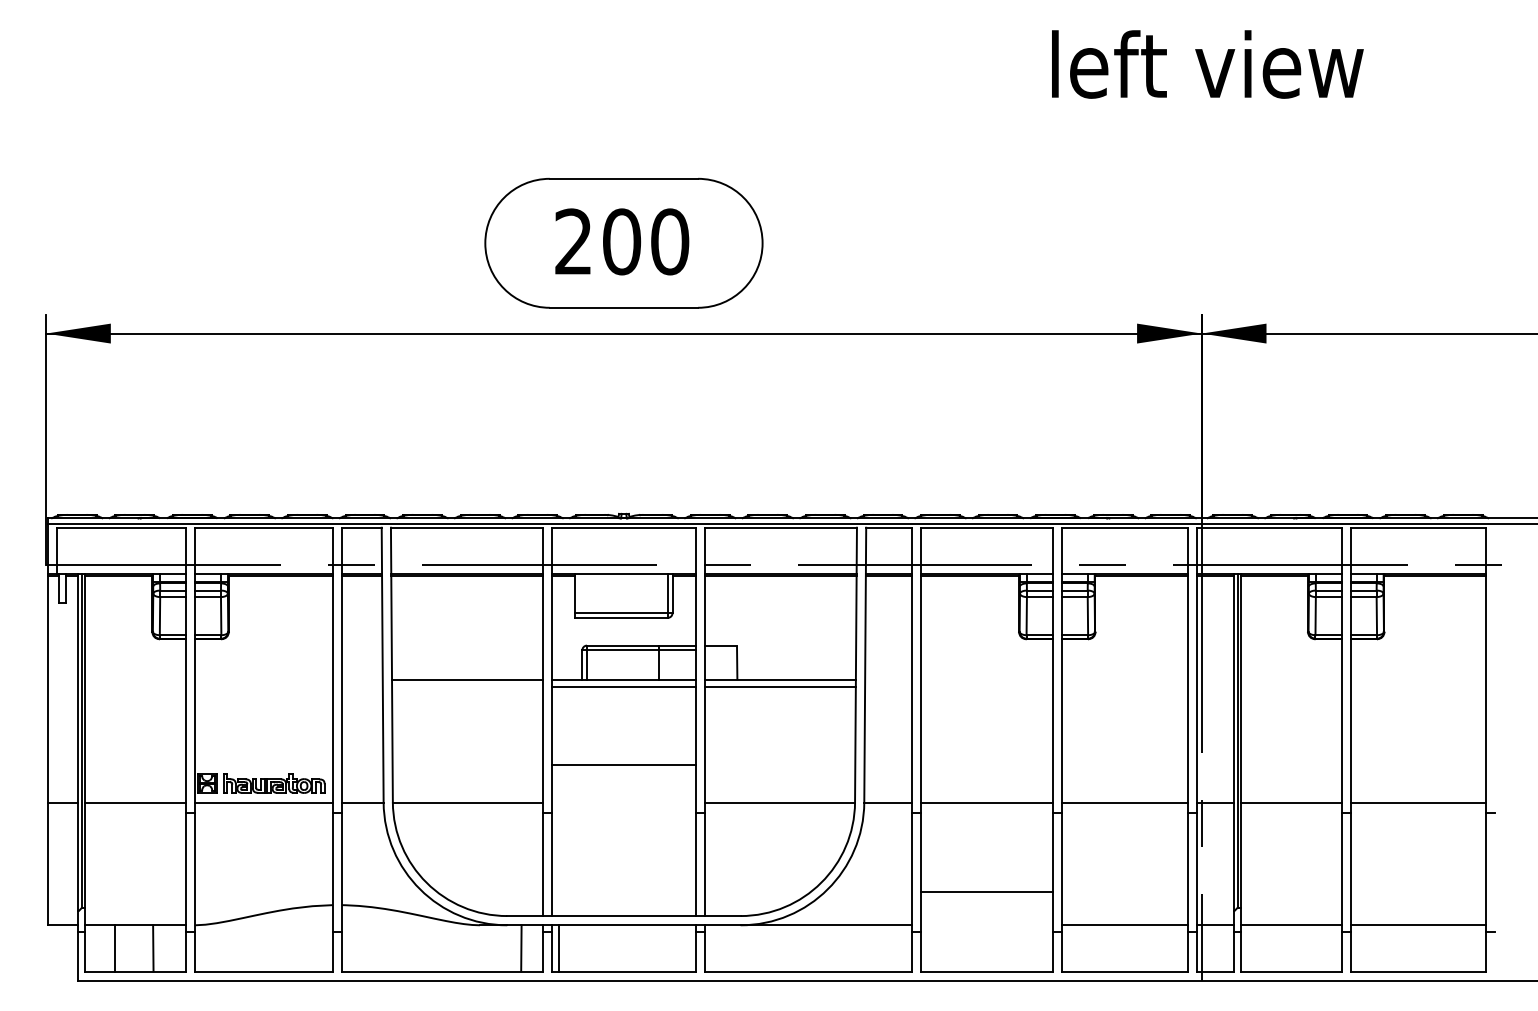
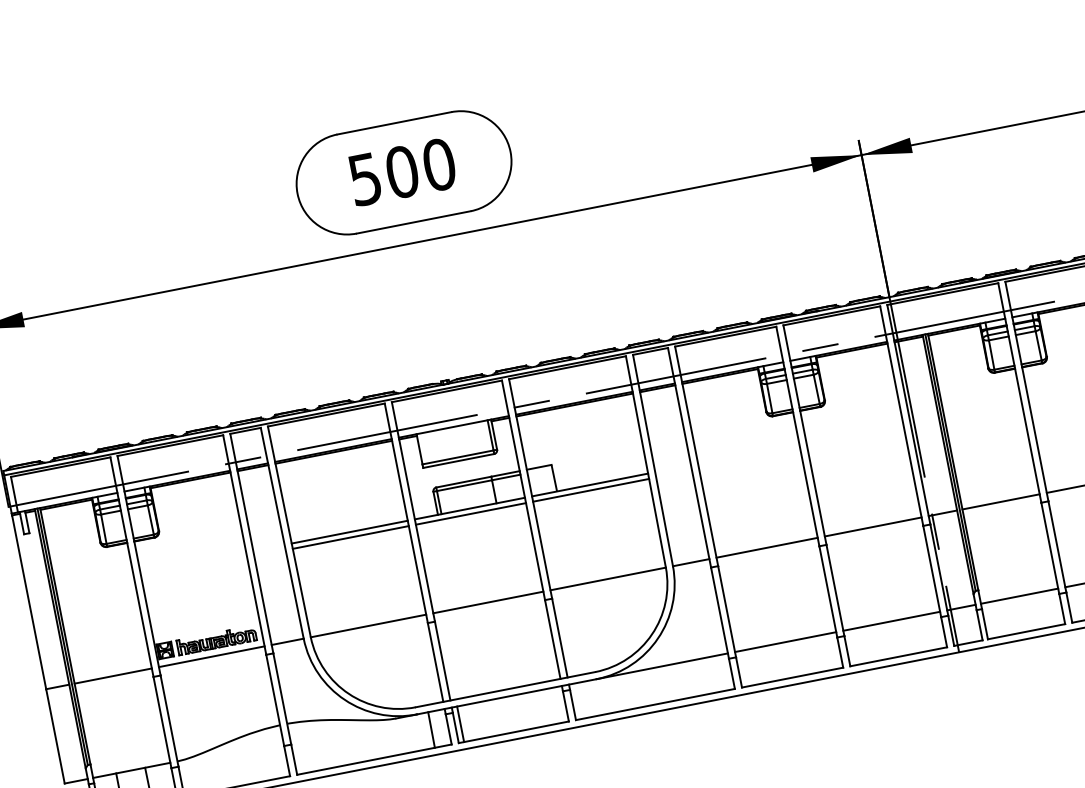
text: (573, 241) -> (365, 179), 200 -> 500
line: (467, 687) -> (350, 537), added
line: (623, 764) -> (488, 602), moved
line: (986, 892) -> (785, 642), moved

